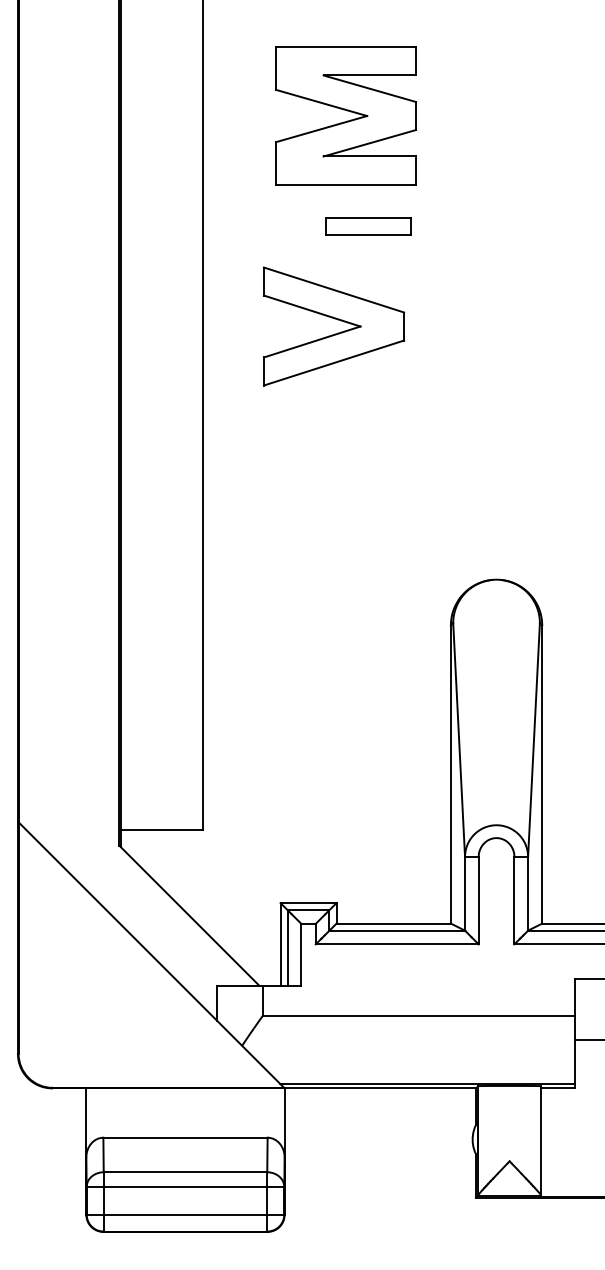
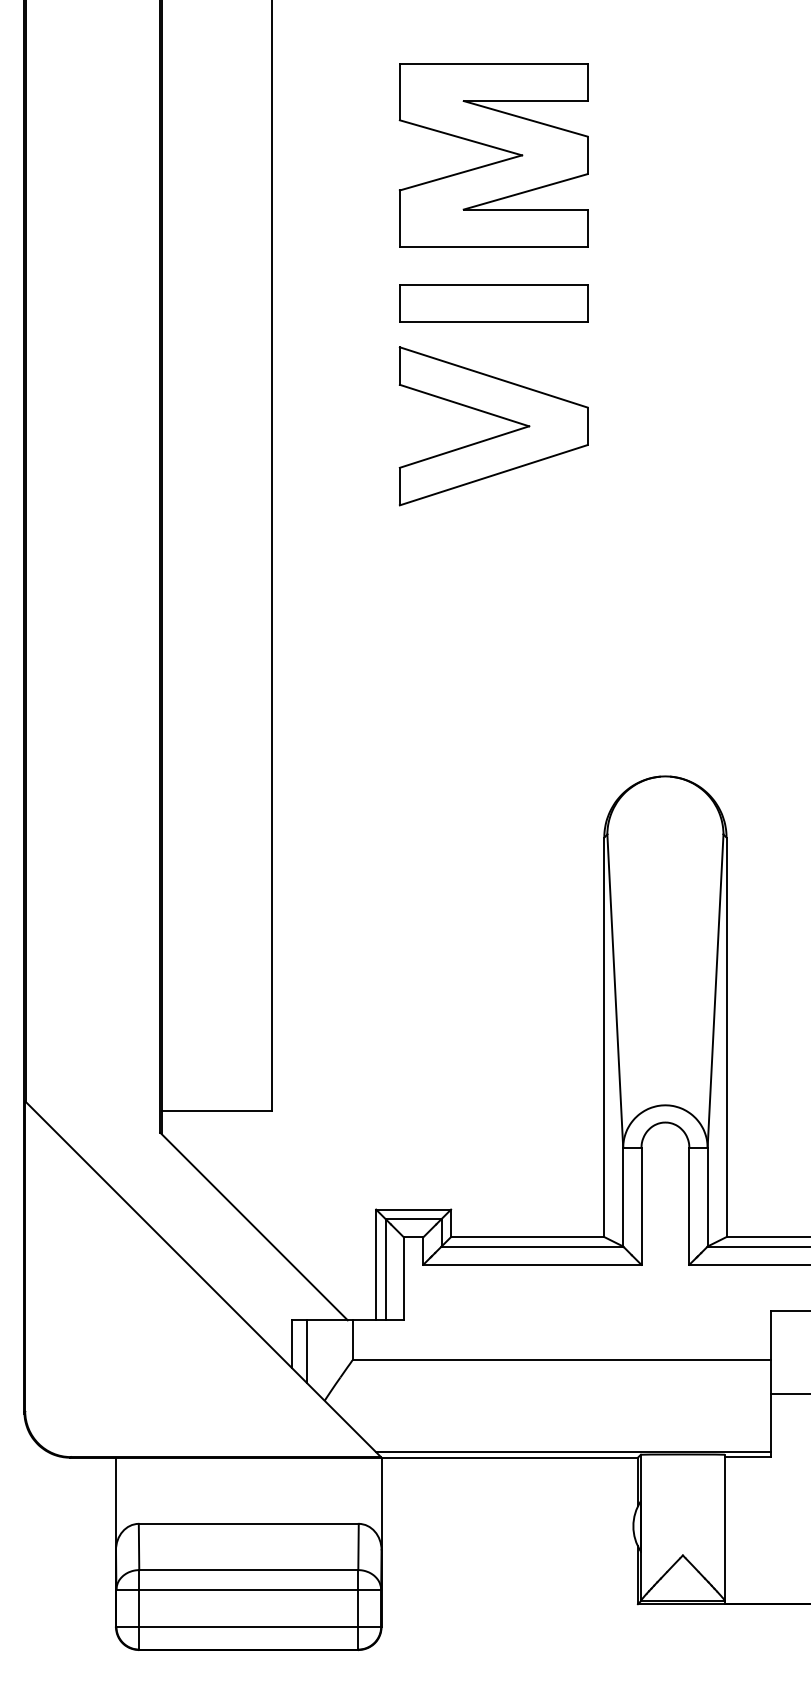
part: (348, 120) -> (496, 161), moved
part: (368, 226) -> (493, 303), size x1.67
part: (336, 333) -> (496, 435), moved
line: (228, 1009) -> (306, 1351), added

